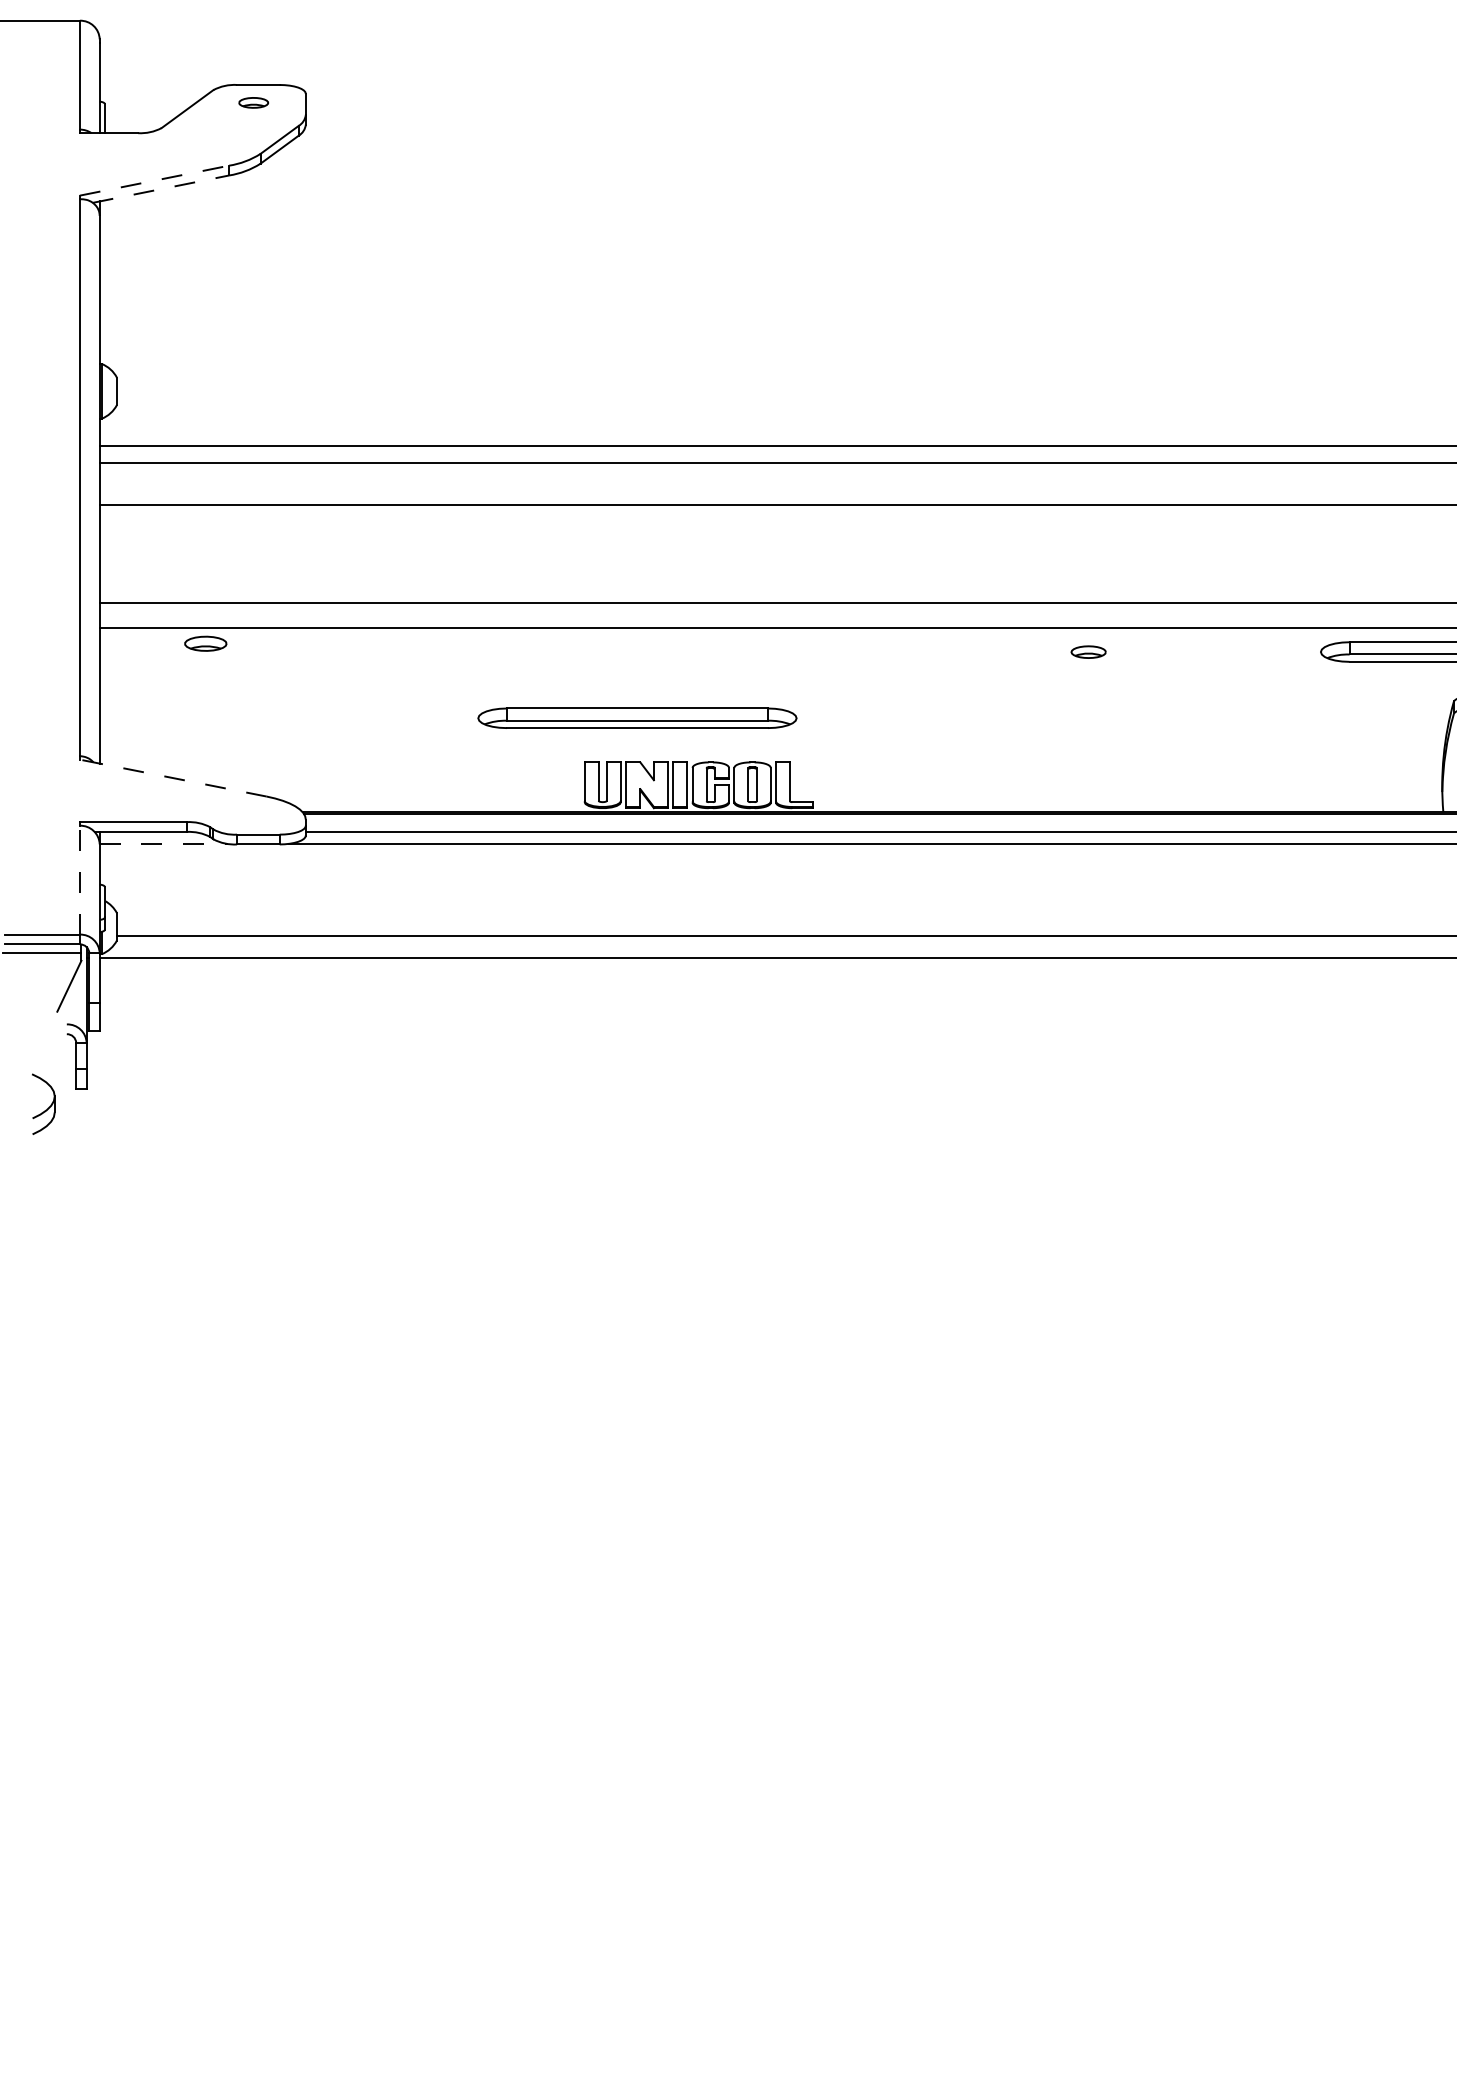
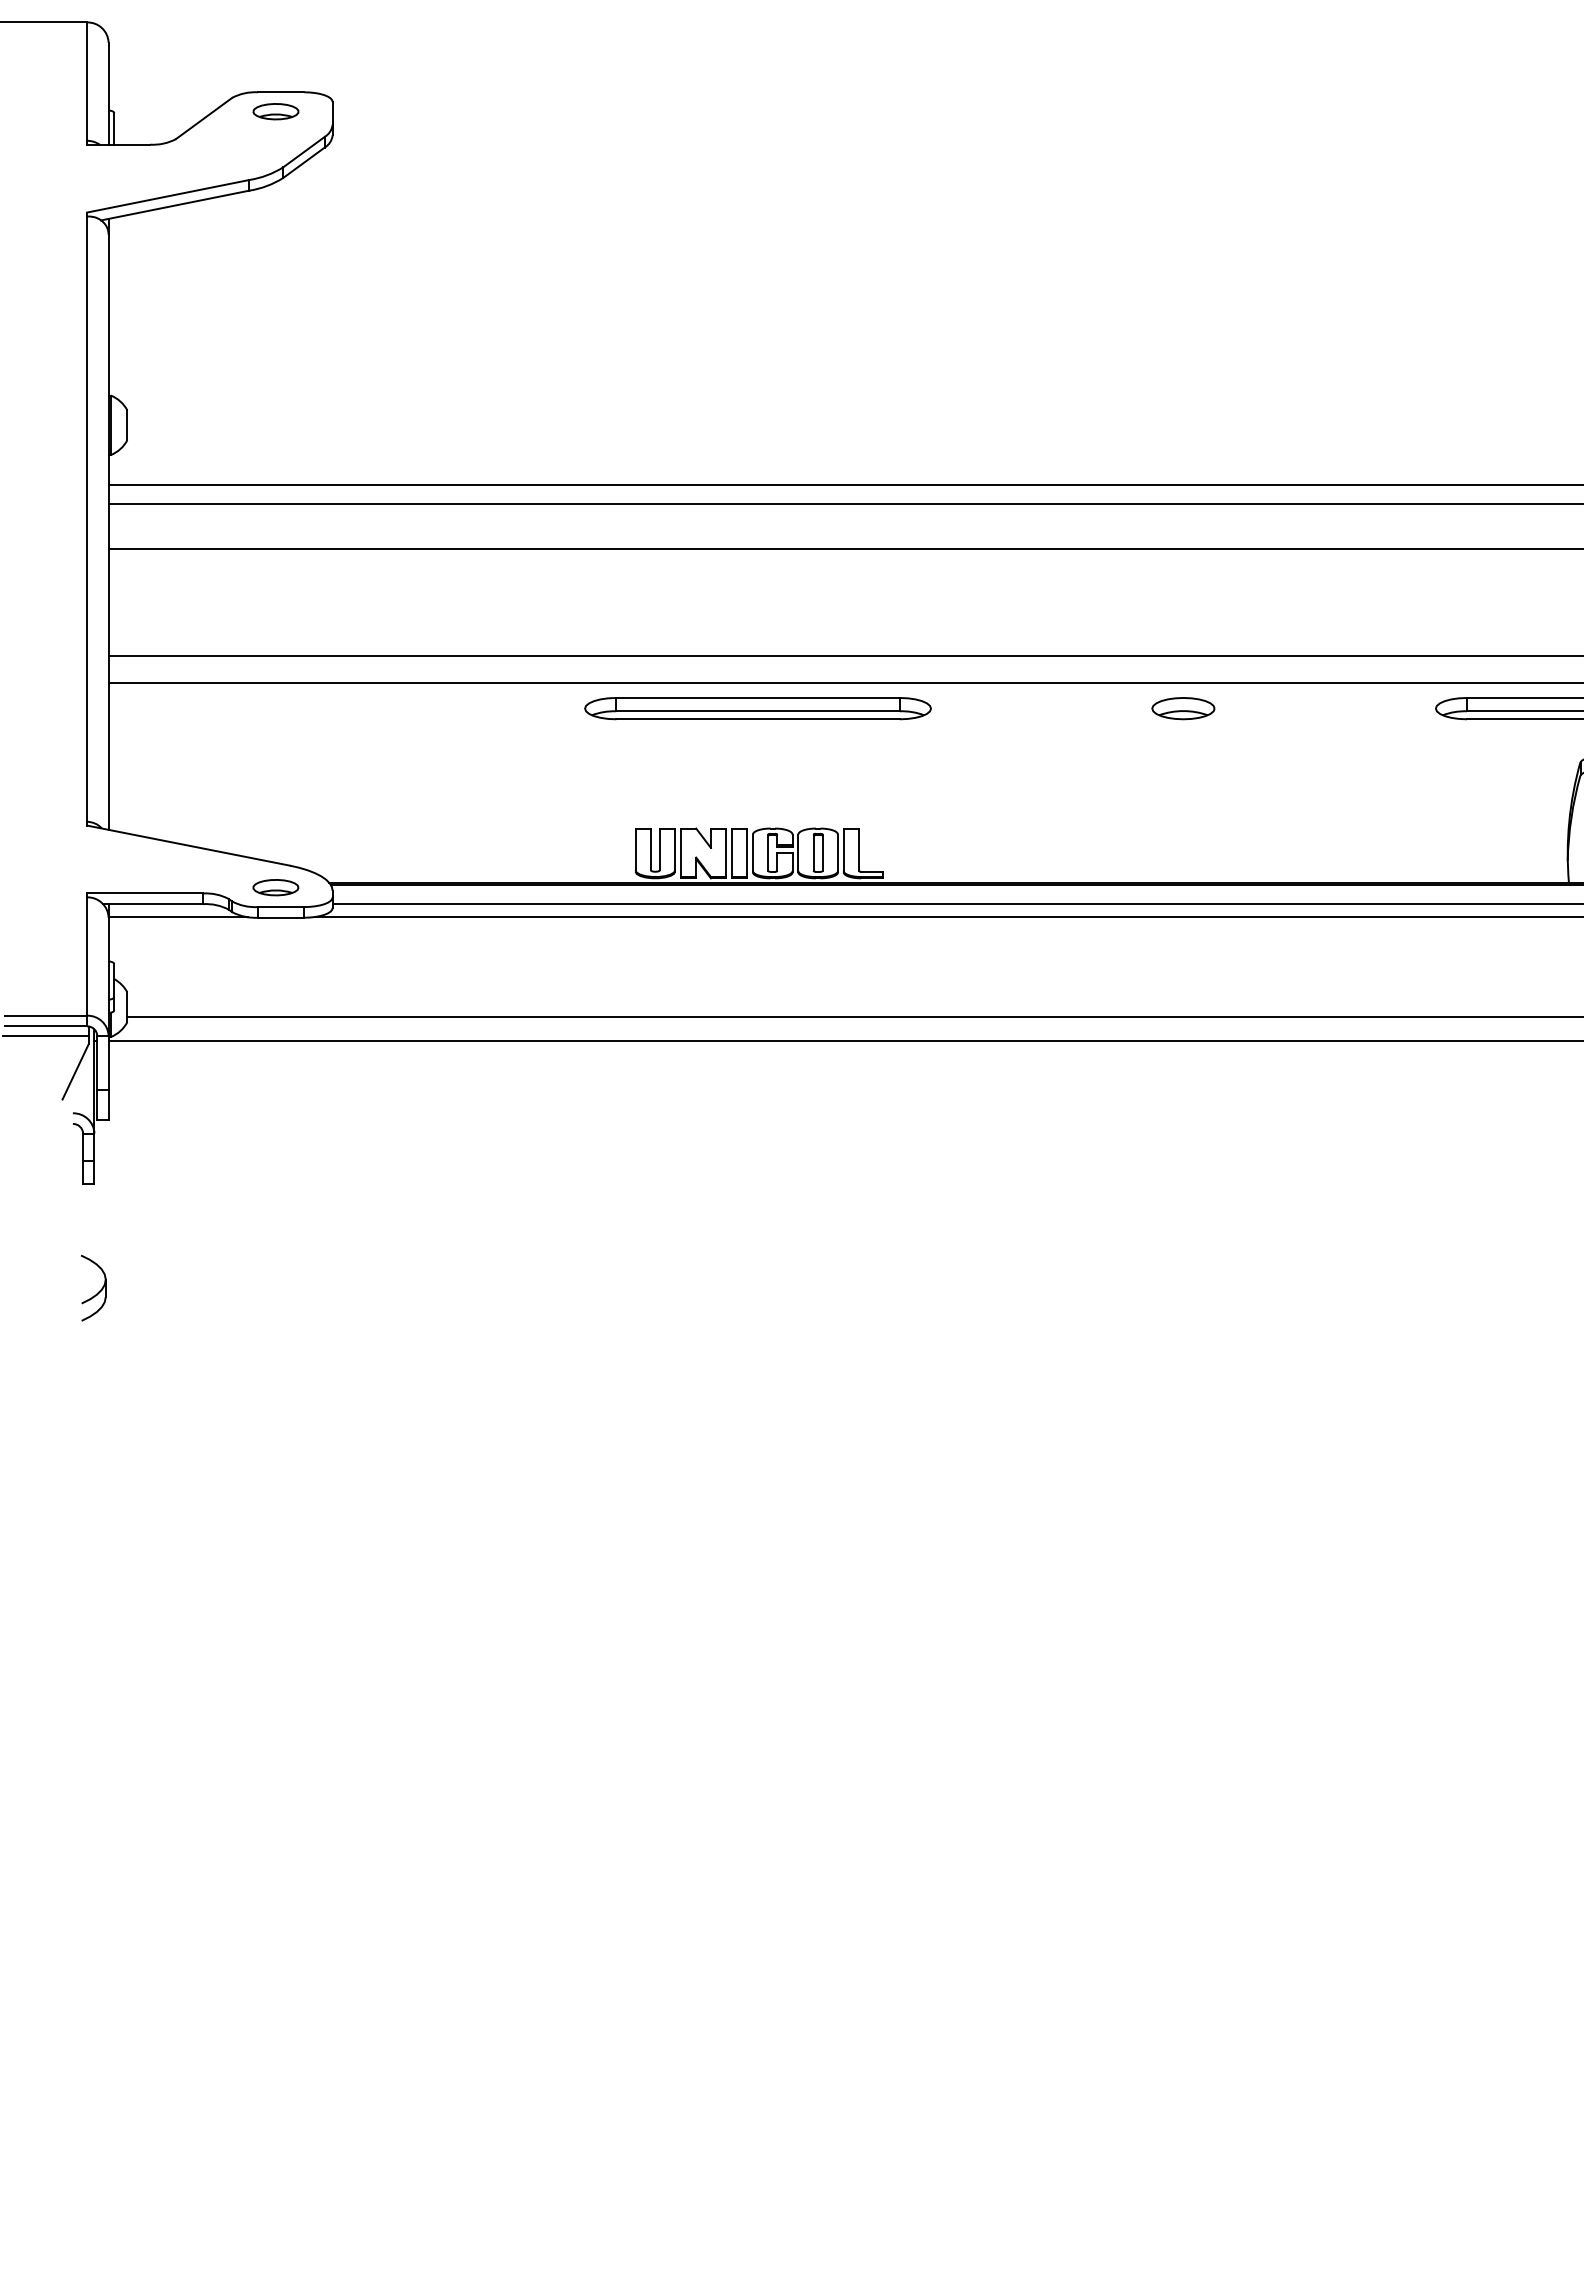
part: (253, 102) -> (275, 111), size x1.43
line: (154, 180) -> (168, 196), dashed -> solid
line: (161, 189) -> (175, 205), dashed -> solid
part: (205, 643) -> (275, 887), moved
part: (1088, 651) -> (1183, 708), size x1.67
part: (636, 718) -> (757, 708), moved
line: (173, 777) -> (188, 845), dashed -> solid
line: (164, 844) -> (178, 917), dashed -> solid
line: (80, 880) -> (87, 956), dashed -> solid
part: (48, 1107) -> (98, 1291), moved

